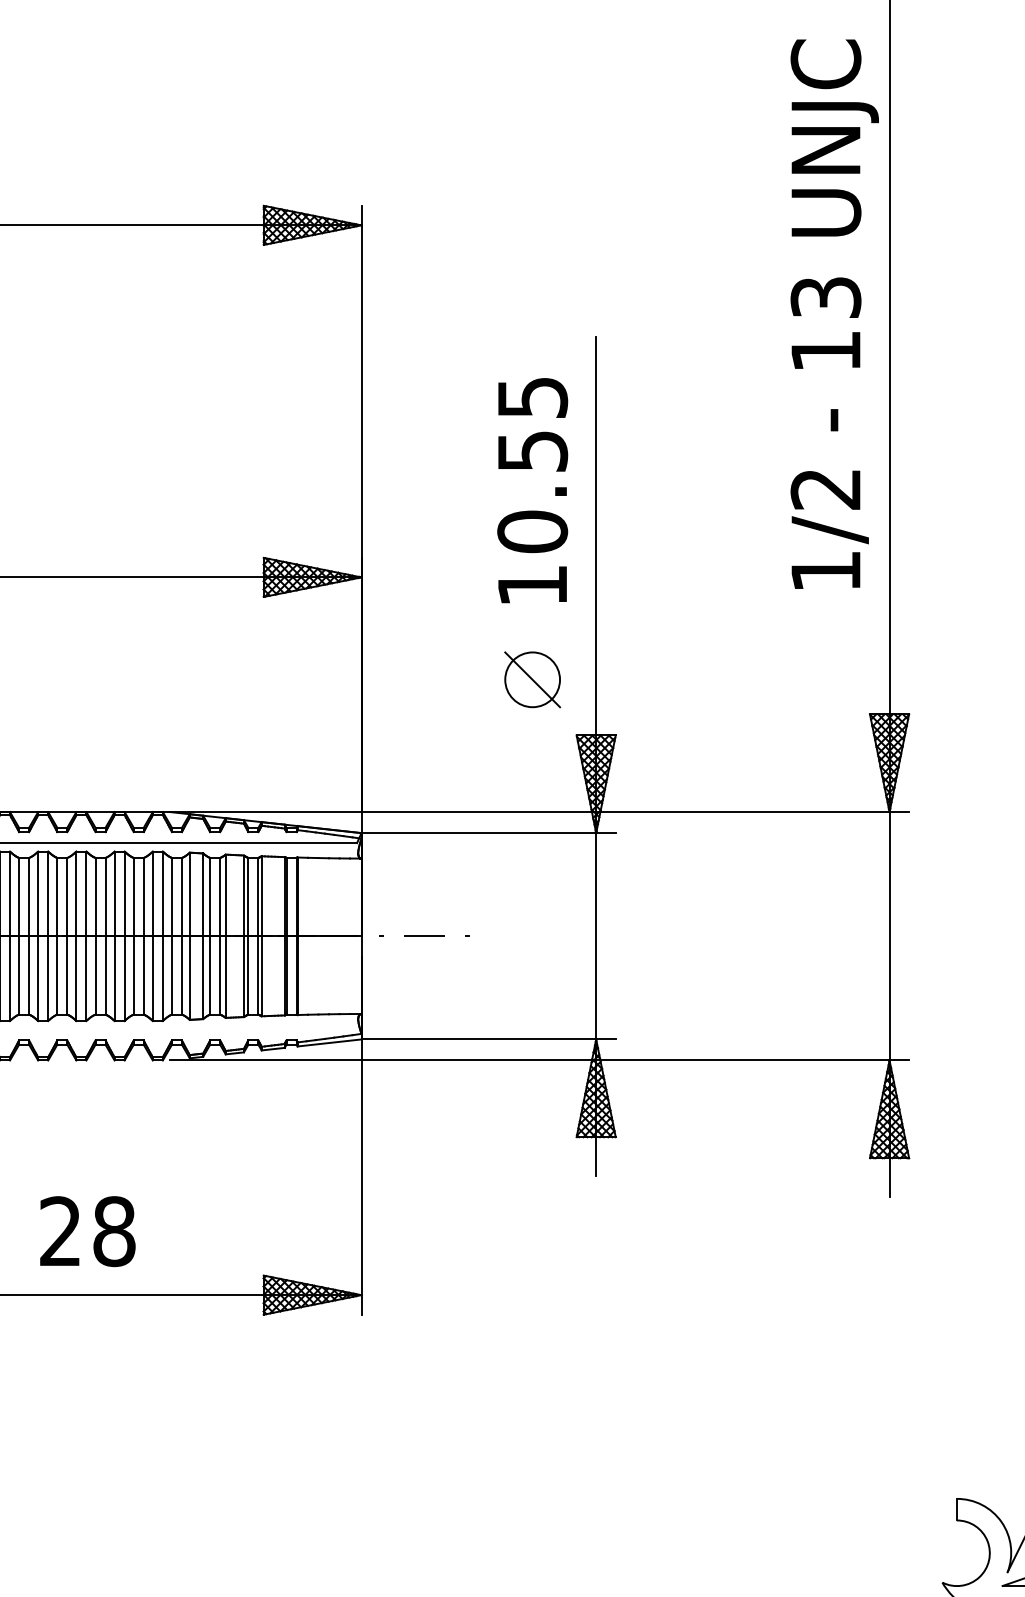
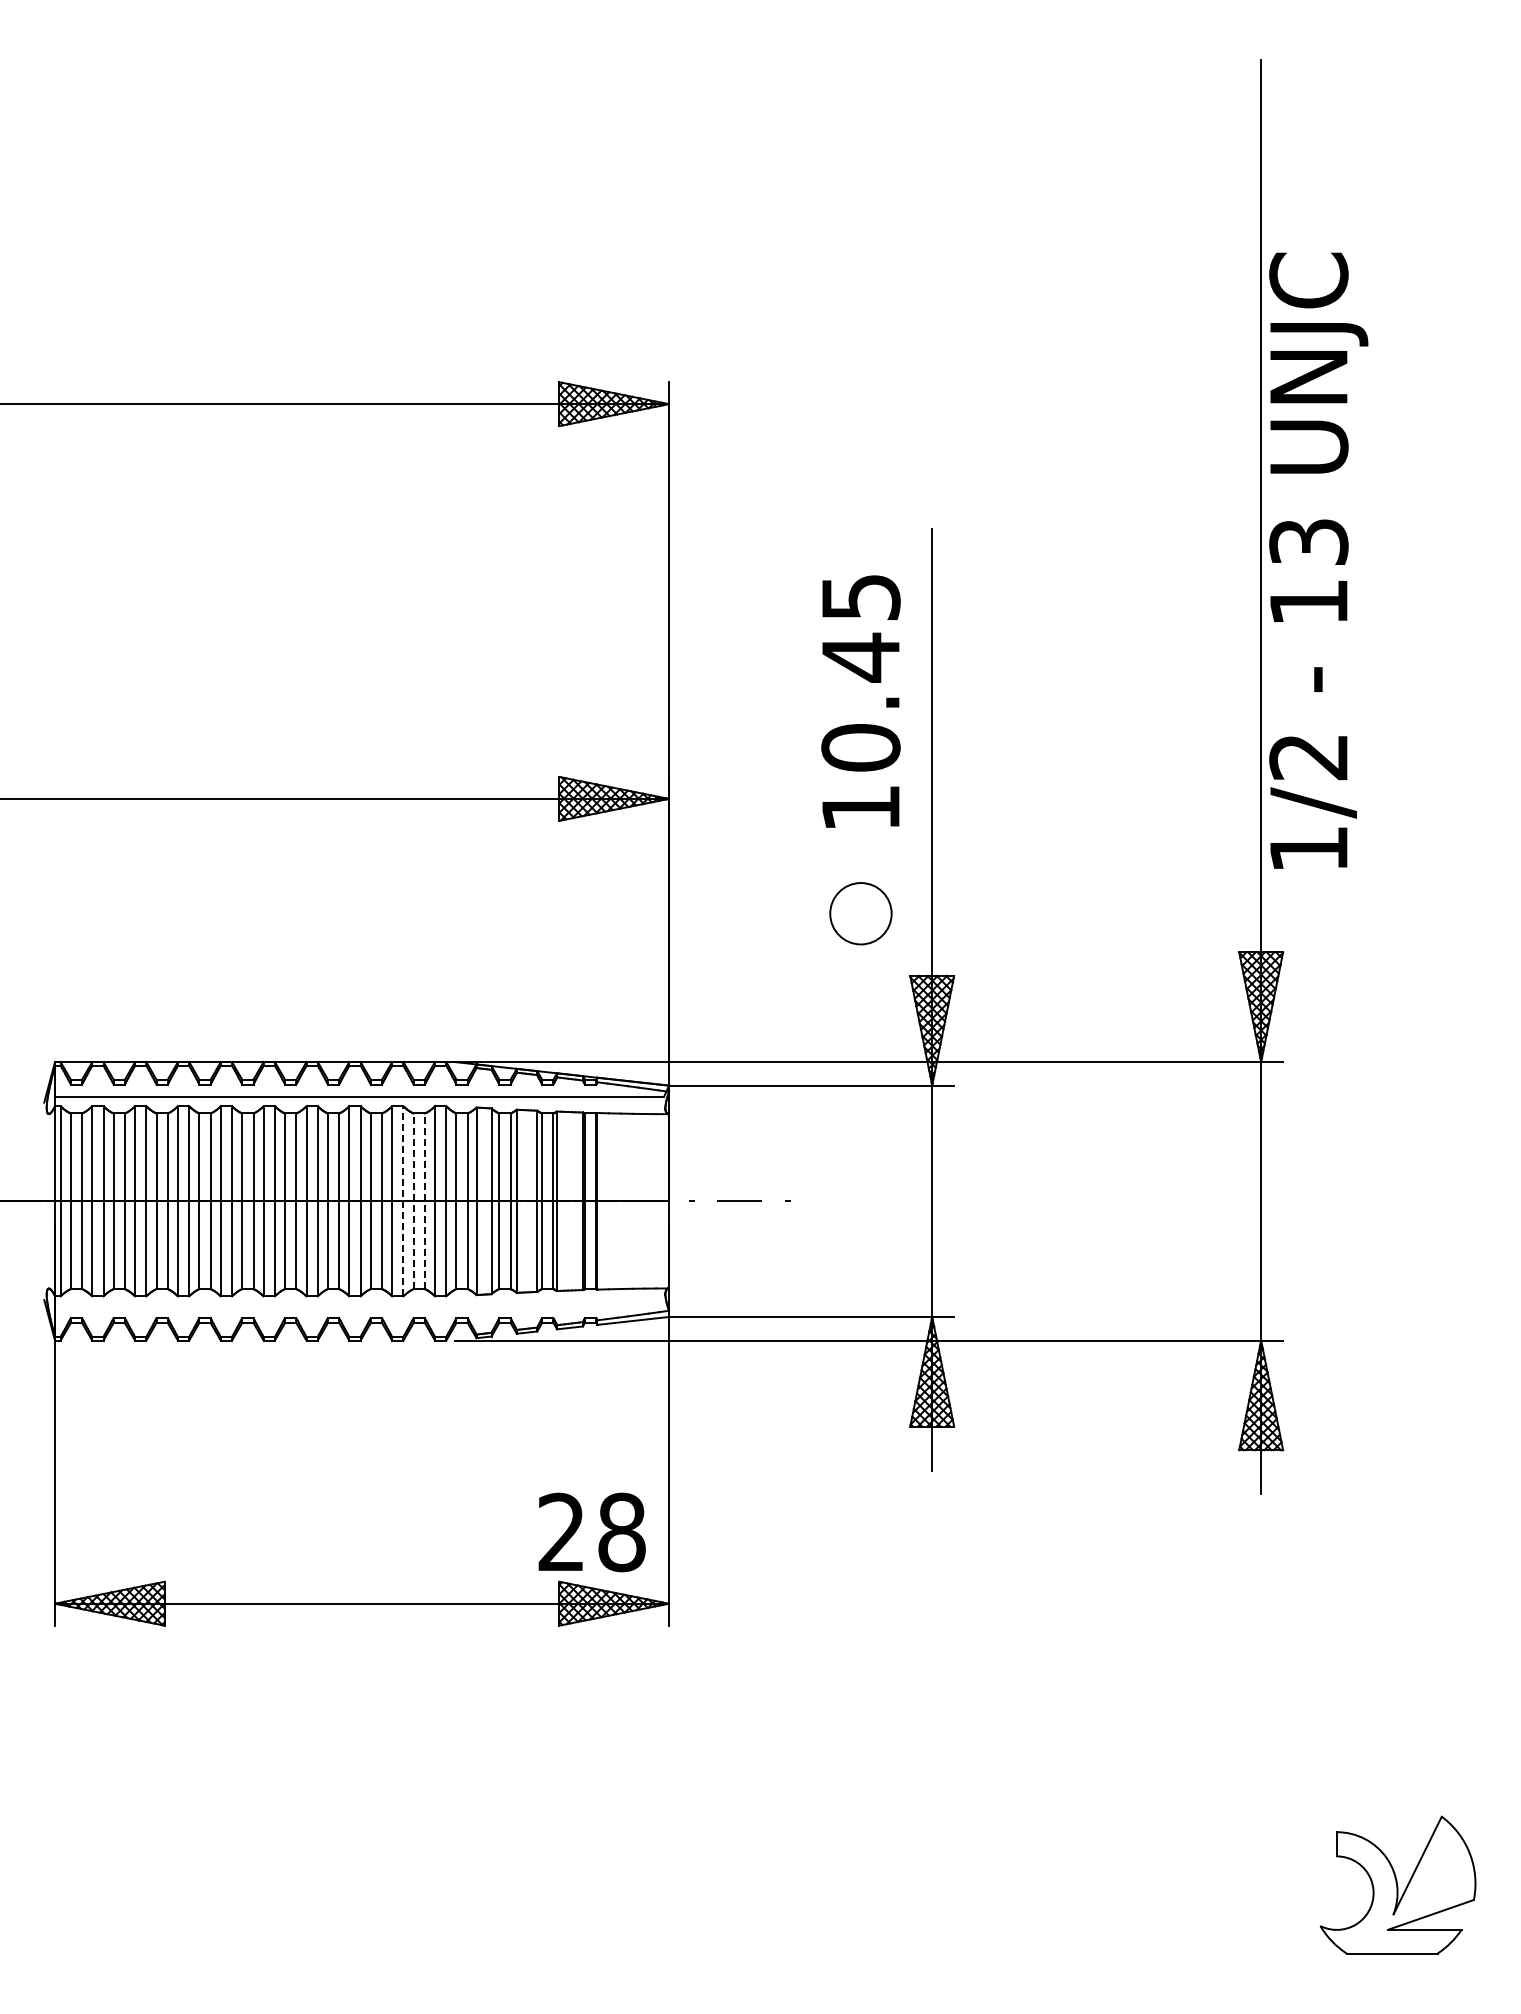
text: (834, 313) -> (1318, 560), moved
text: (533, 451) -> (861, 657), 10.55 -> 10.45
line: (532, 679) -> (860, 913), removed
line: (124, 935) -> (403, 1200), solid -> dashed
line: (133, 936) -> (413, 1201), solid -> dashed
line: (143, 936) -> (424, 1201), solid -> dashed
text: (87, 1231) -> (591, 1532), moved

